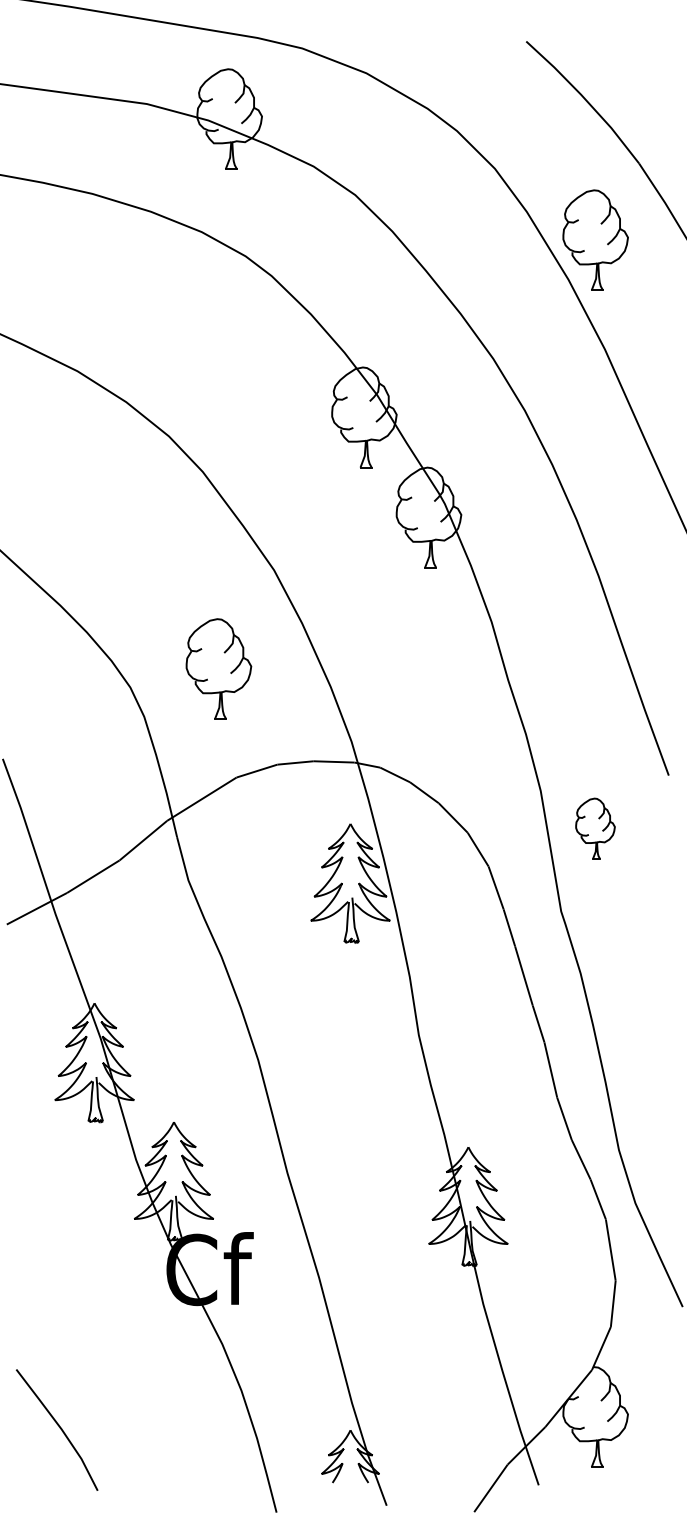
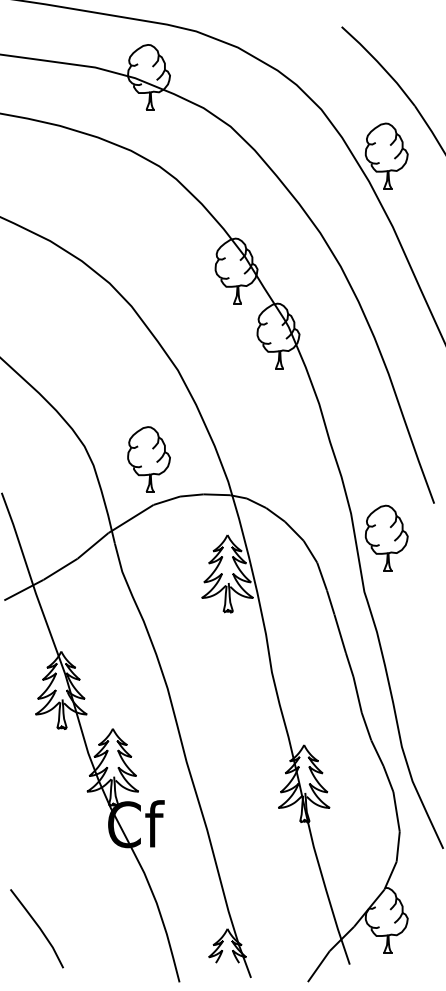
part: (218, 669) -> (148, 459), moved
part: (595, 827) -> (386, 537), size x1.67

